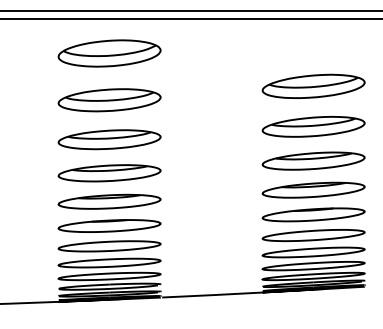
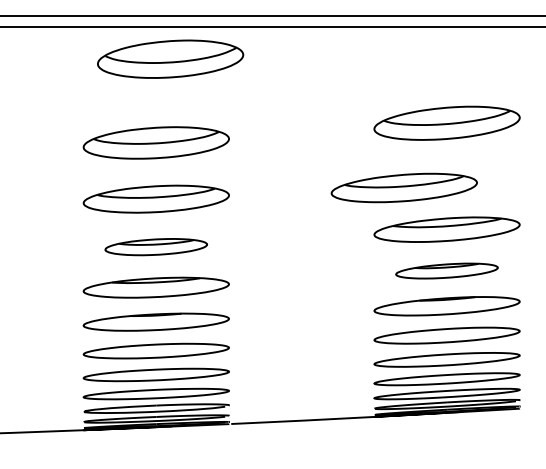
part: (109, 53) -> (170, 59), moved
part: (313, 126) -> (404, 187), moved
part: (109, 173) -> (156, 247), size x0.7
part: (313, 189) -> (446, 270), size x0.7

